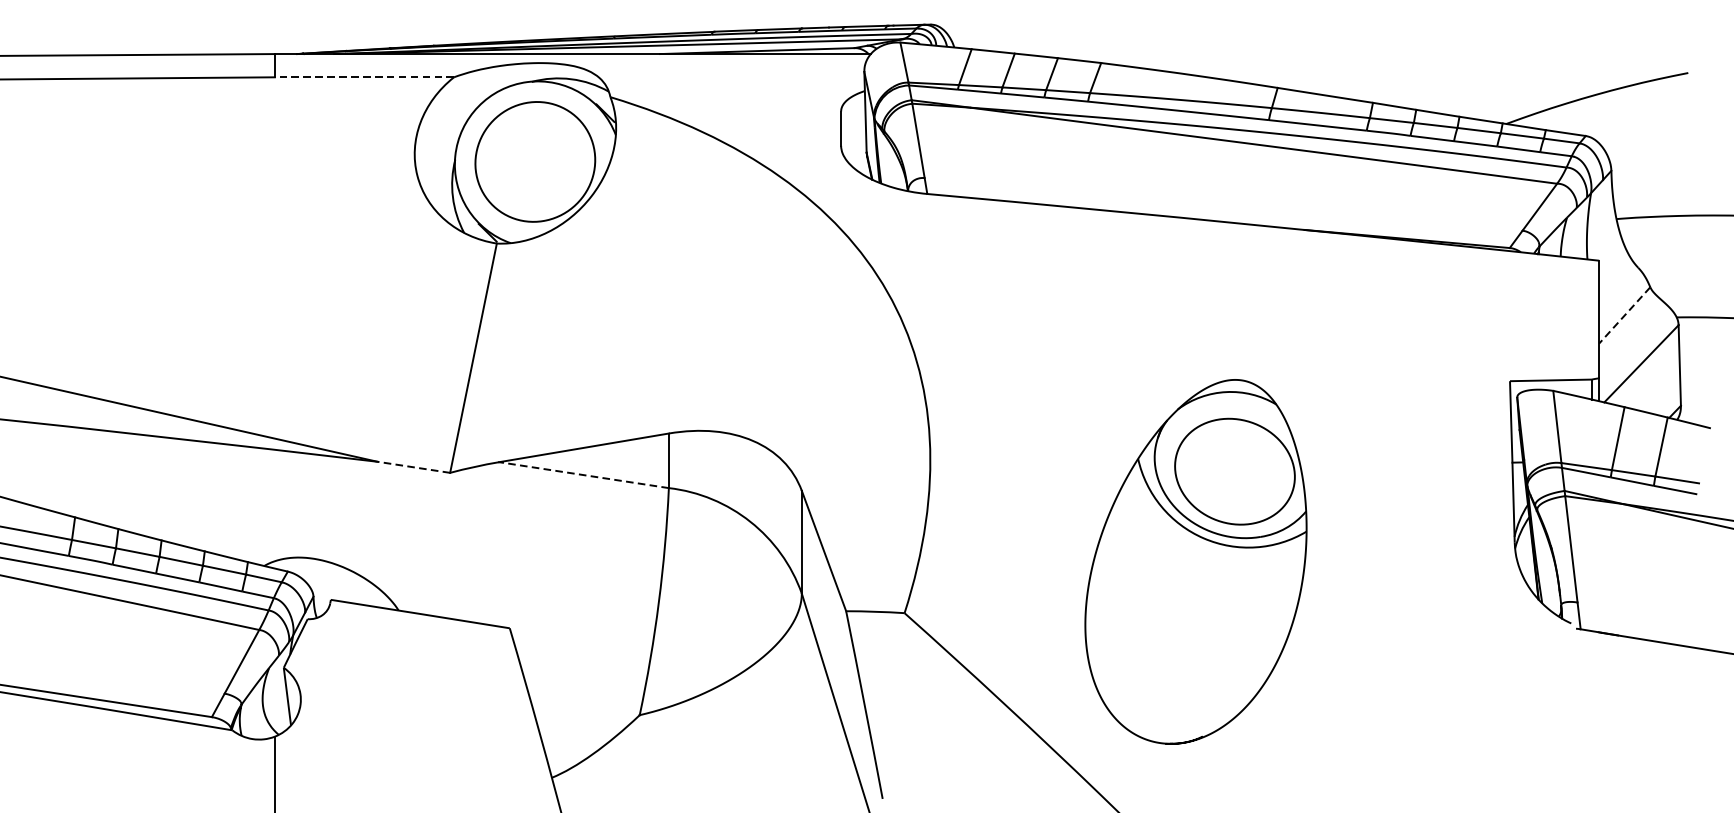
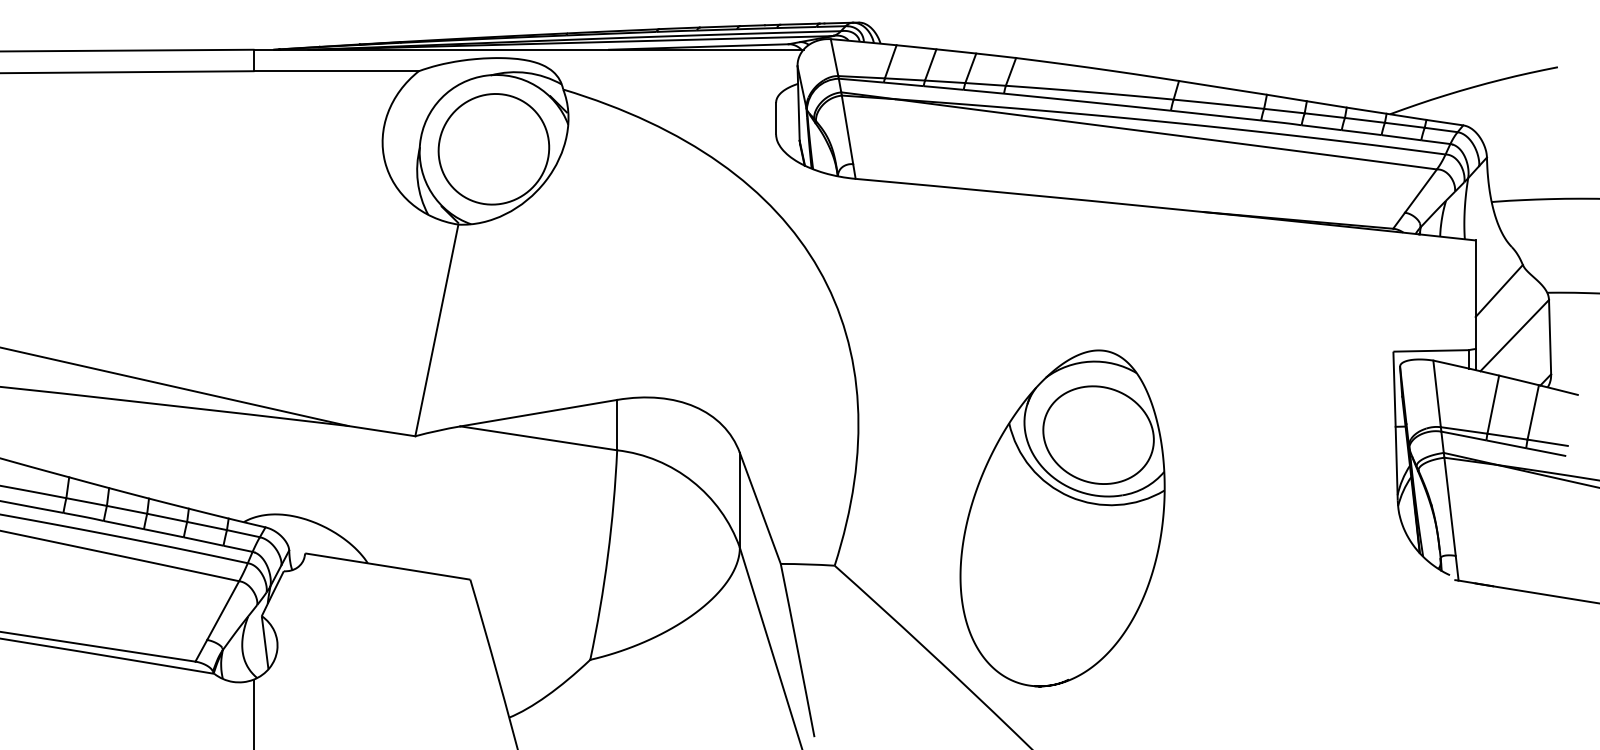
line: (364, 77) -> (336, 71), dashed -> solid
line: (1623, 316) -> (1498, 291), dashed -> solid
line: (413, 467) -> (381, 431), dashed -> solid
line: (583, 475) -> (538, 438), dashed -> solid
part: (1195, 561) -> (1062, 518), moved

